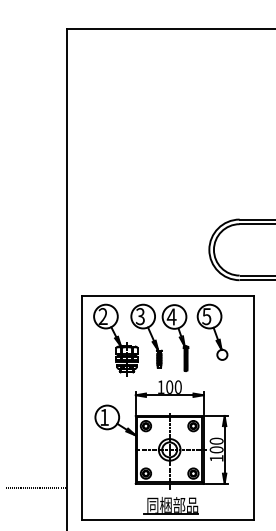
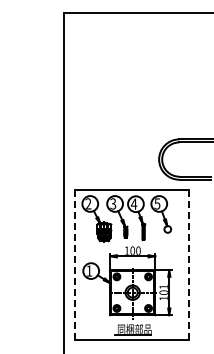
line: (82, 409) -> (74, 265), solid -> dashed
line: (253, 409) -> (188, 265), solid -> dashed
text: (215, 440) -> (163, 286), 100 -> 101
line: (35, 487) -> (43, 317), removed

